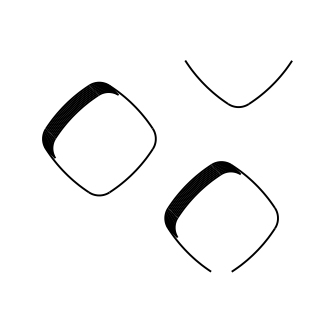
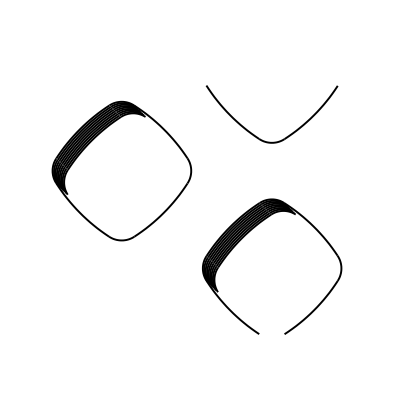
part: (226, 101) -> (257, 136), moved

